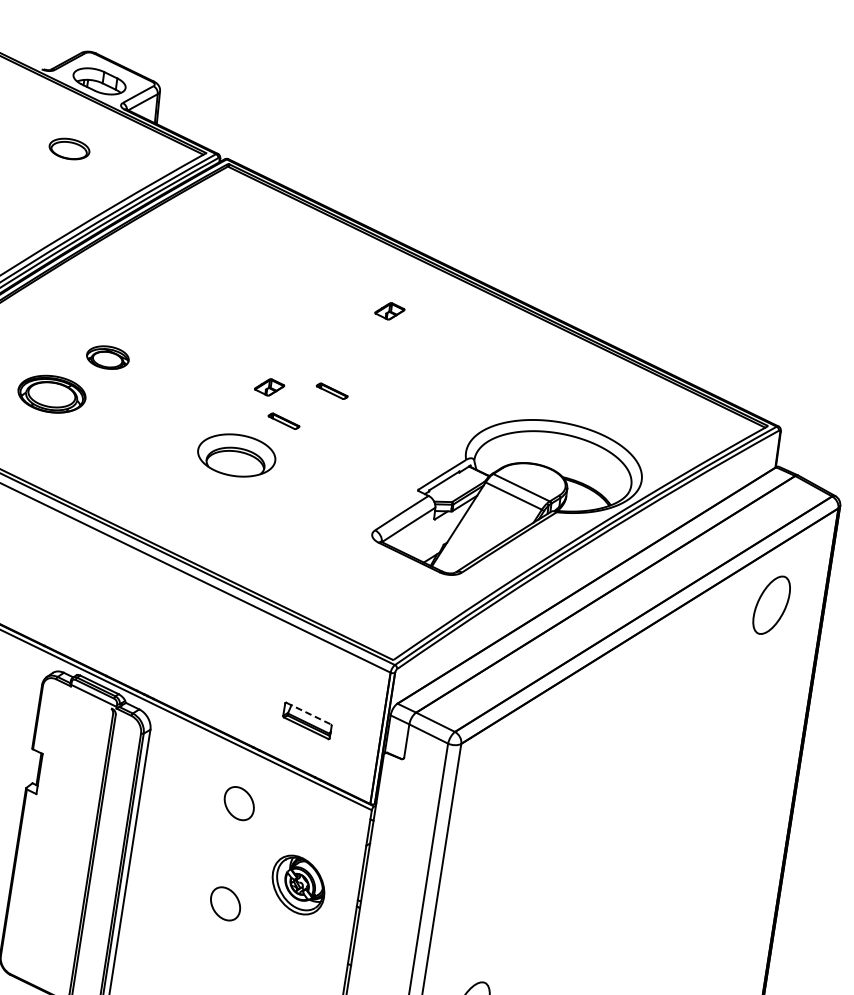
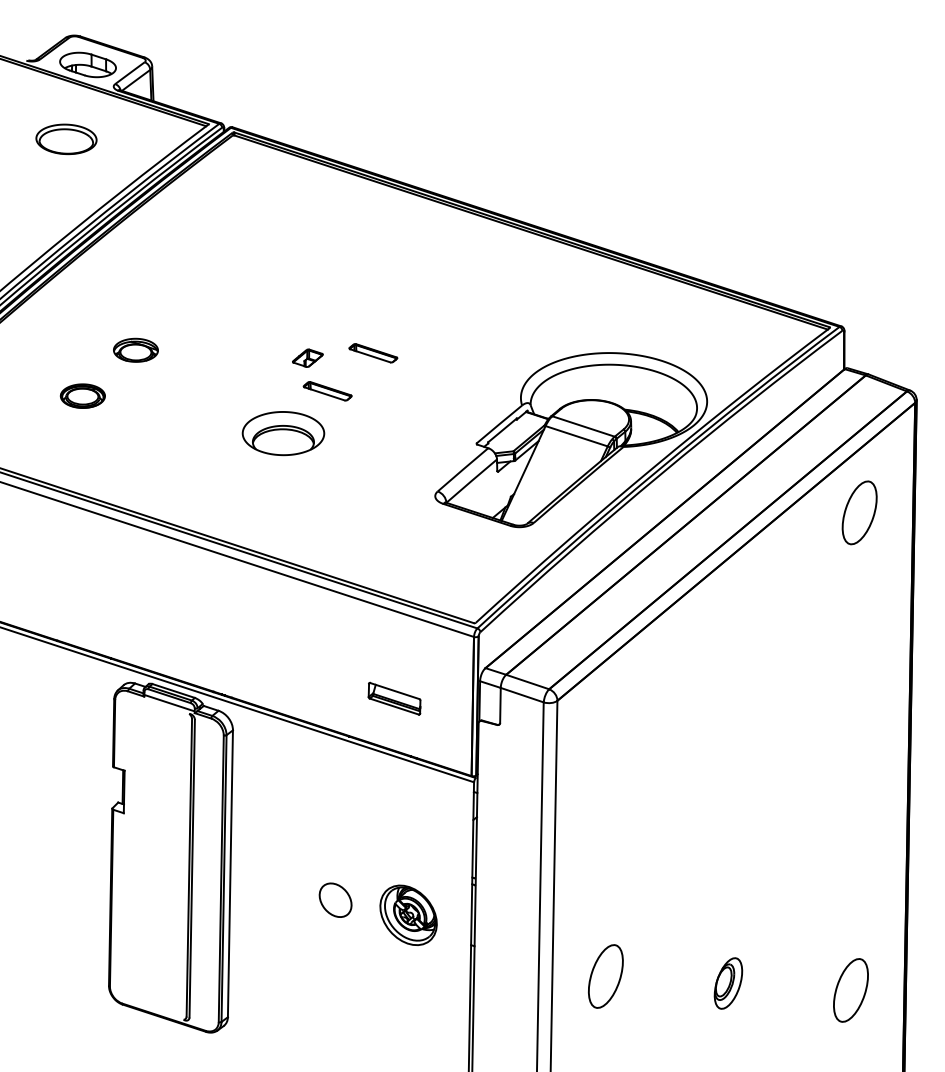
part: (69, 149) -> (66, 139), size x1.43
part: (389, 310) -> (421, 261), removed
part: (332, 391) -> (373, 353), size x1.43
part: (51, 393) -> (82, 395), size x0.62
part: (283, 421) -> (327, 391), size x1.43
line: (308, 713) -> (394, 691), dashed -> solid
part: (239, 802) -> (335, 793), removed
part: (298, 884) -> (408, 914), moved

